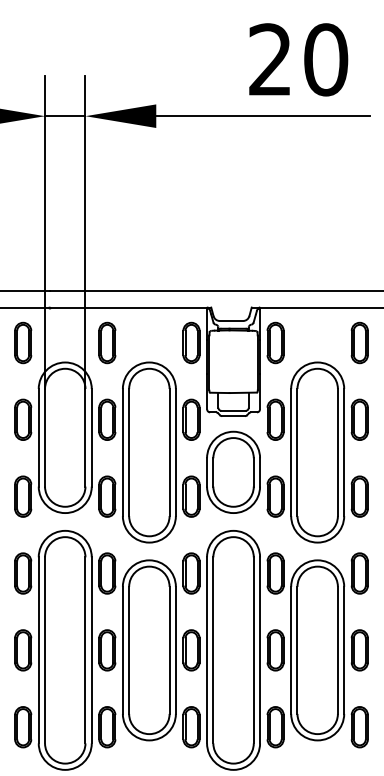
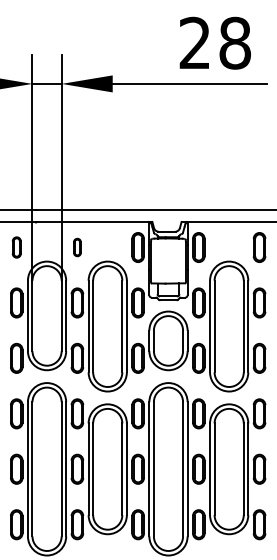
text: (326, 60) -> (235, 43), 20 -> 28
part: (22, 342) -> (16, 247), size x0.7
part: (107, 342) -> (77, 247), size x0.6

